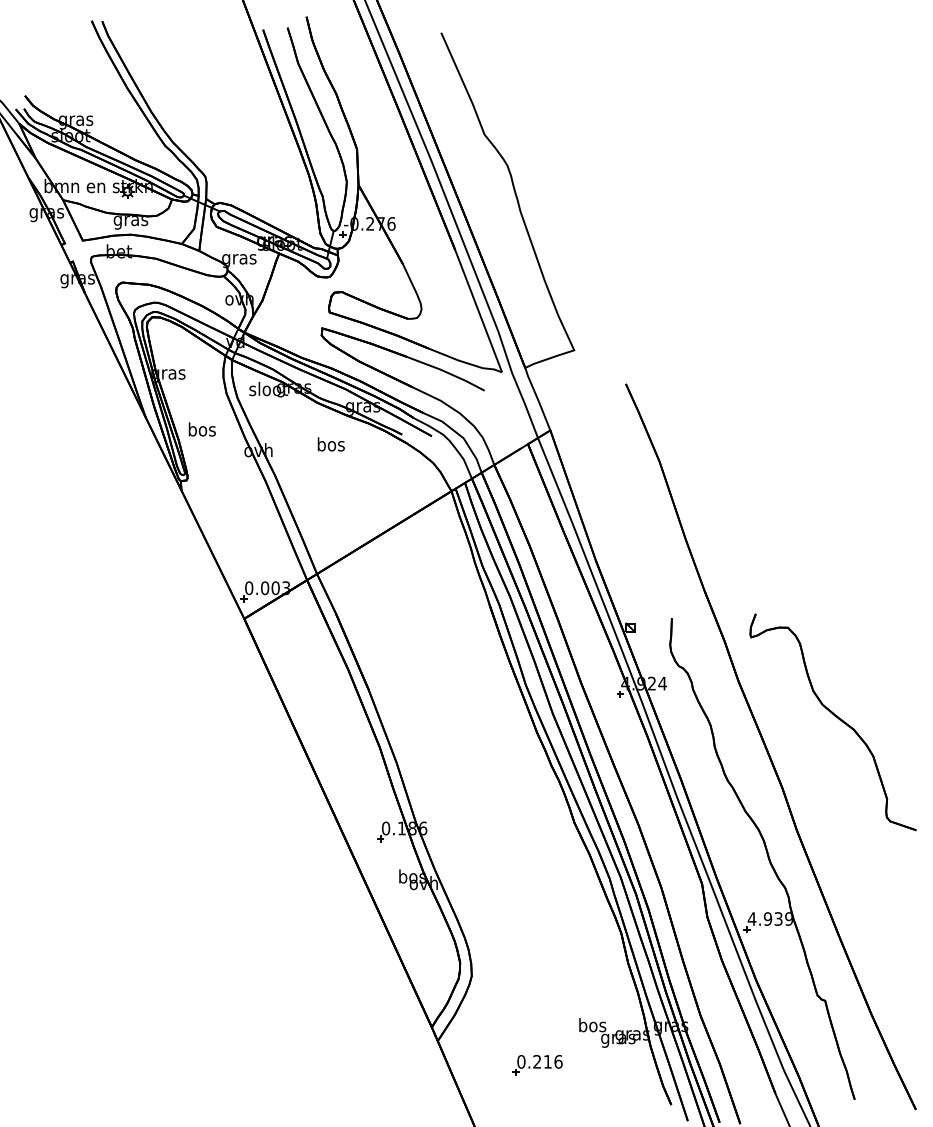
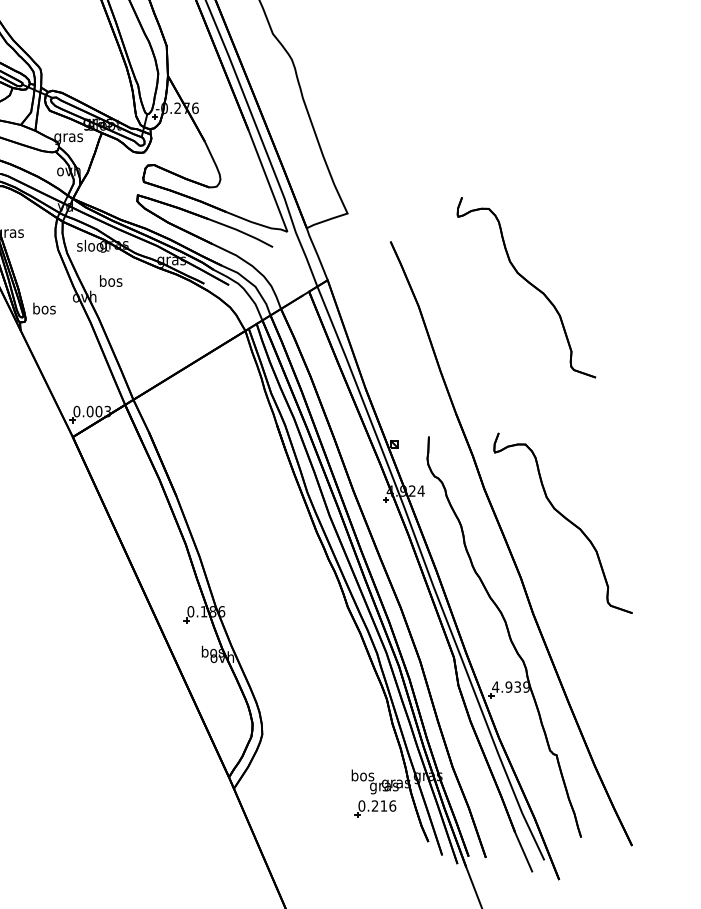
text: (201, 429) -> (43, 308), moved
part: (788, 439) -> (526, 287), added
text: (330, 444) -> (110, 281), moved
part: (537, 1065) -> (375, 809), moved

